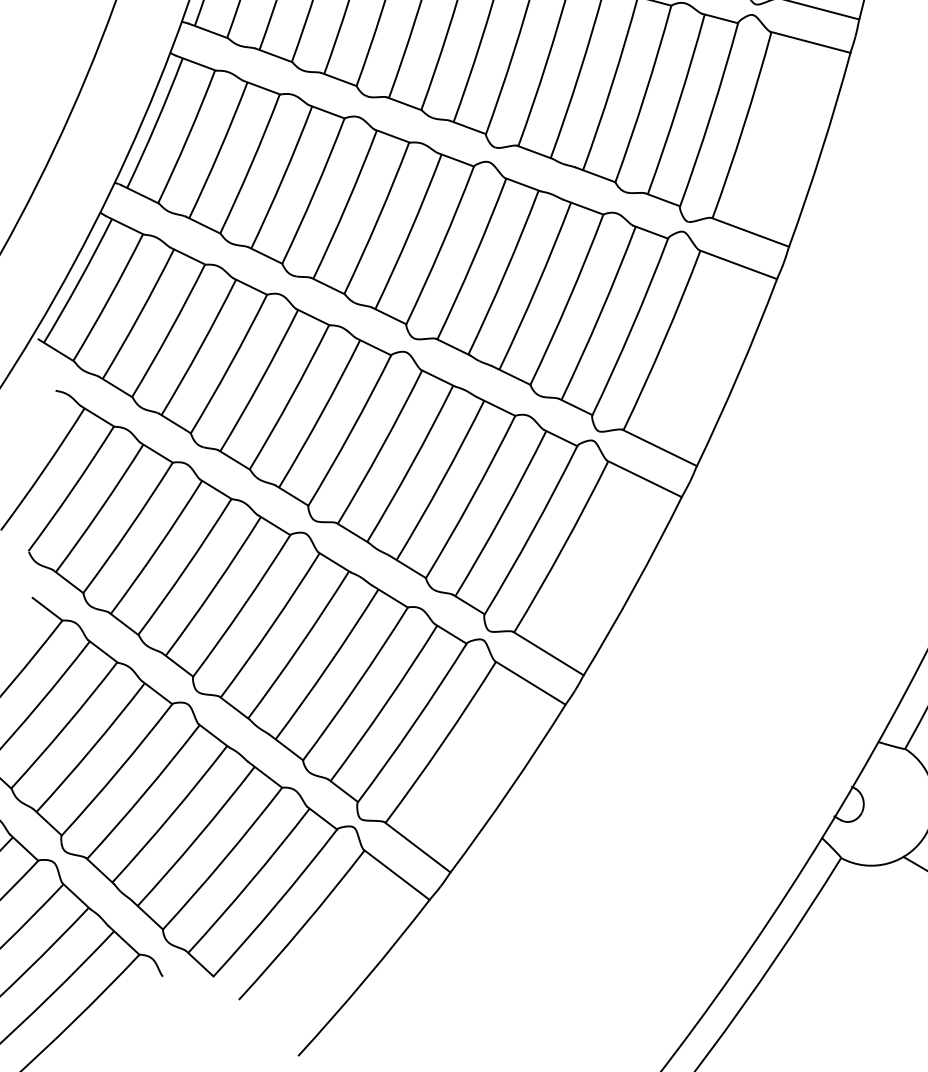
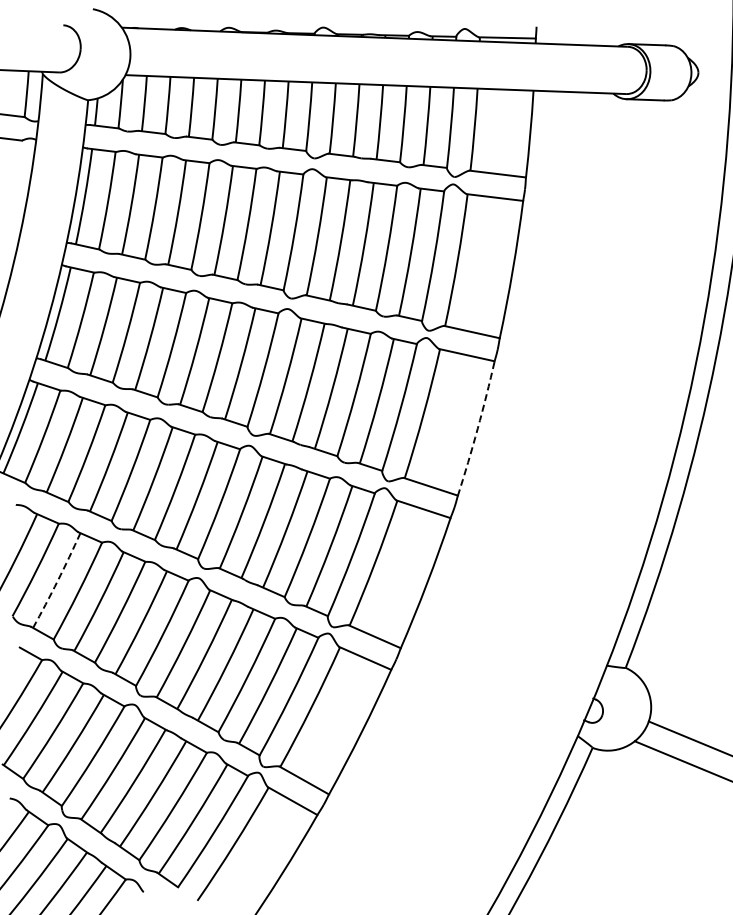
arc: (738, 372) -> (477, 428), solid -> dashed
arc: (100, 509) -> (57, 581), solid -> dashed

